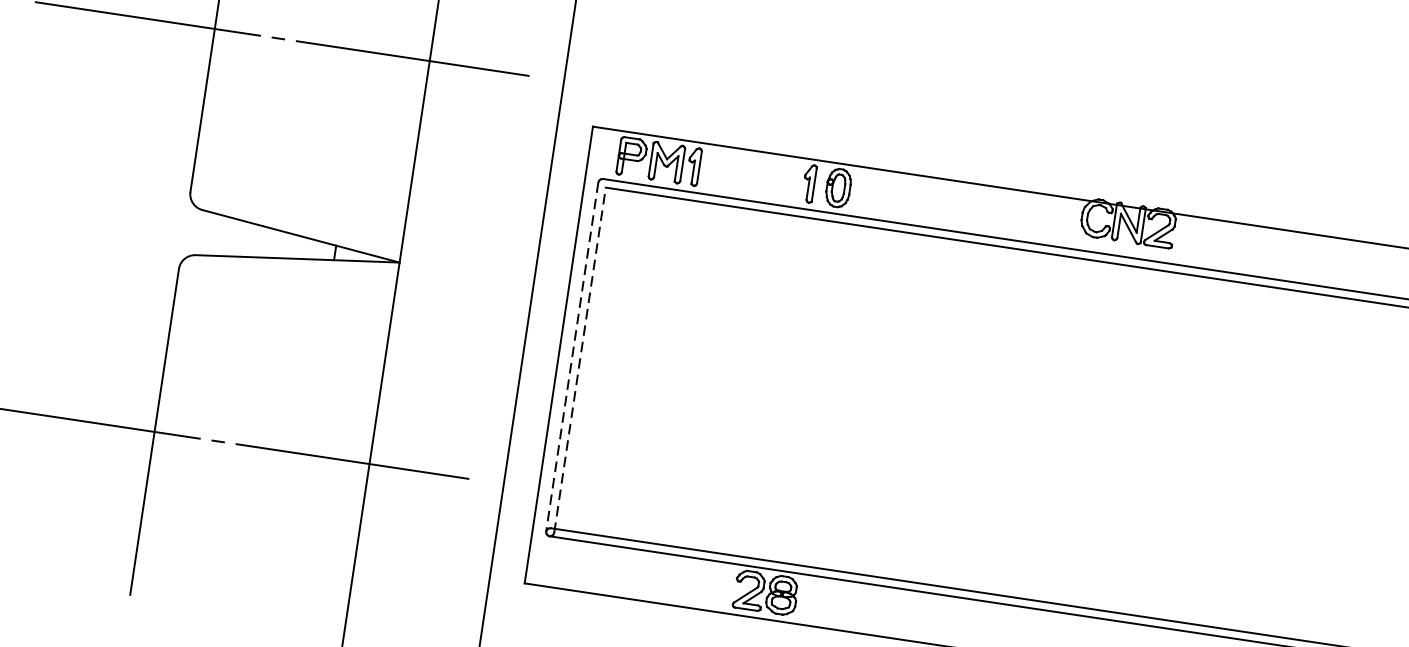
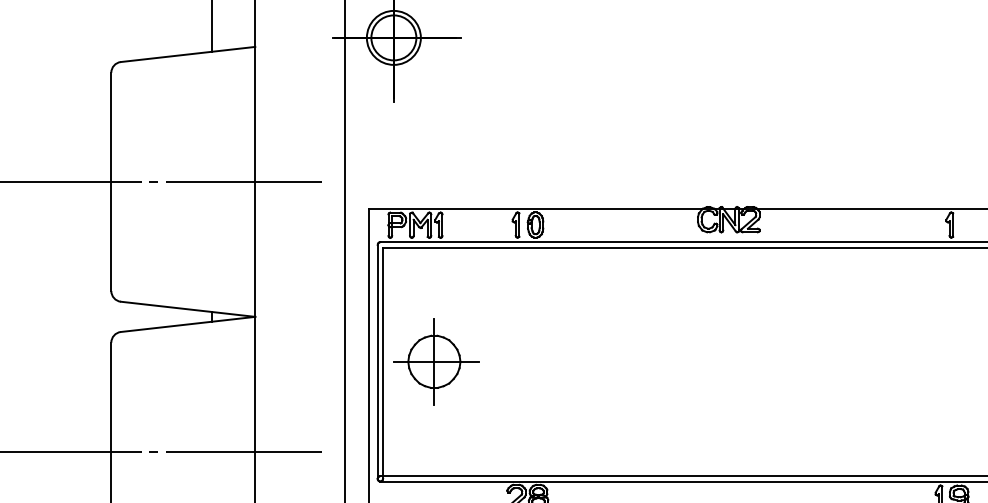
line: (572, 356) -> (377, 361), dashed -> solid
line: (580, 360) -> (383, 363), dashed -> solid
part: (660, 369) -> (436, 361), added

